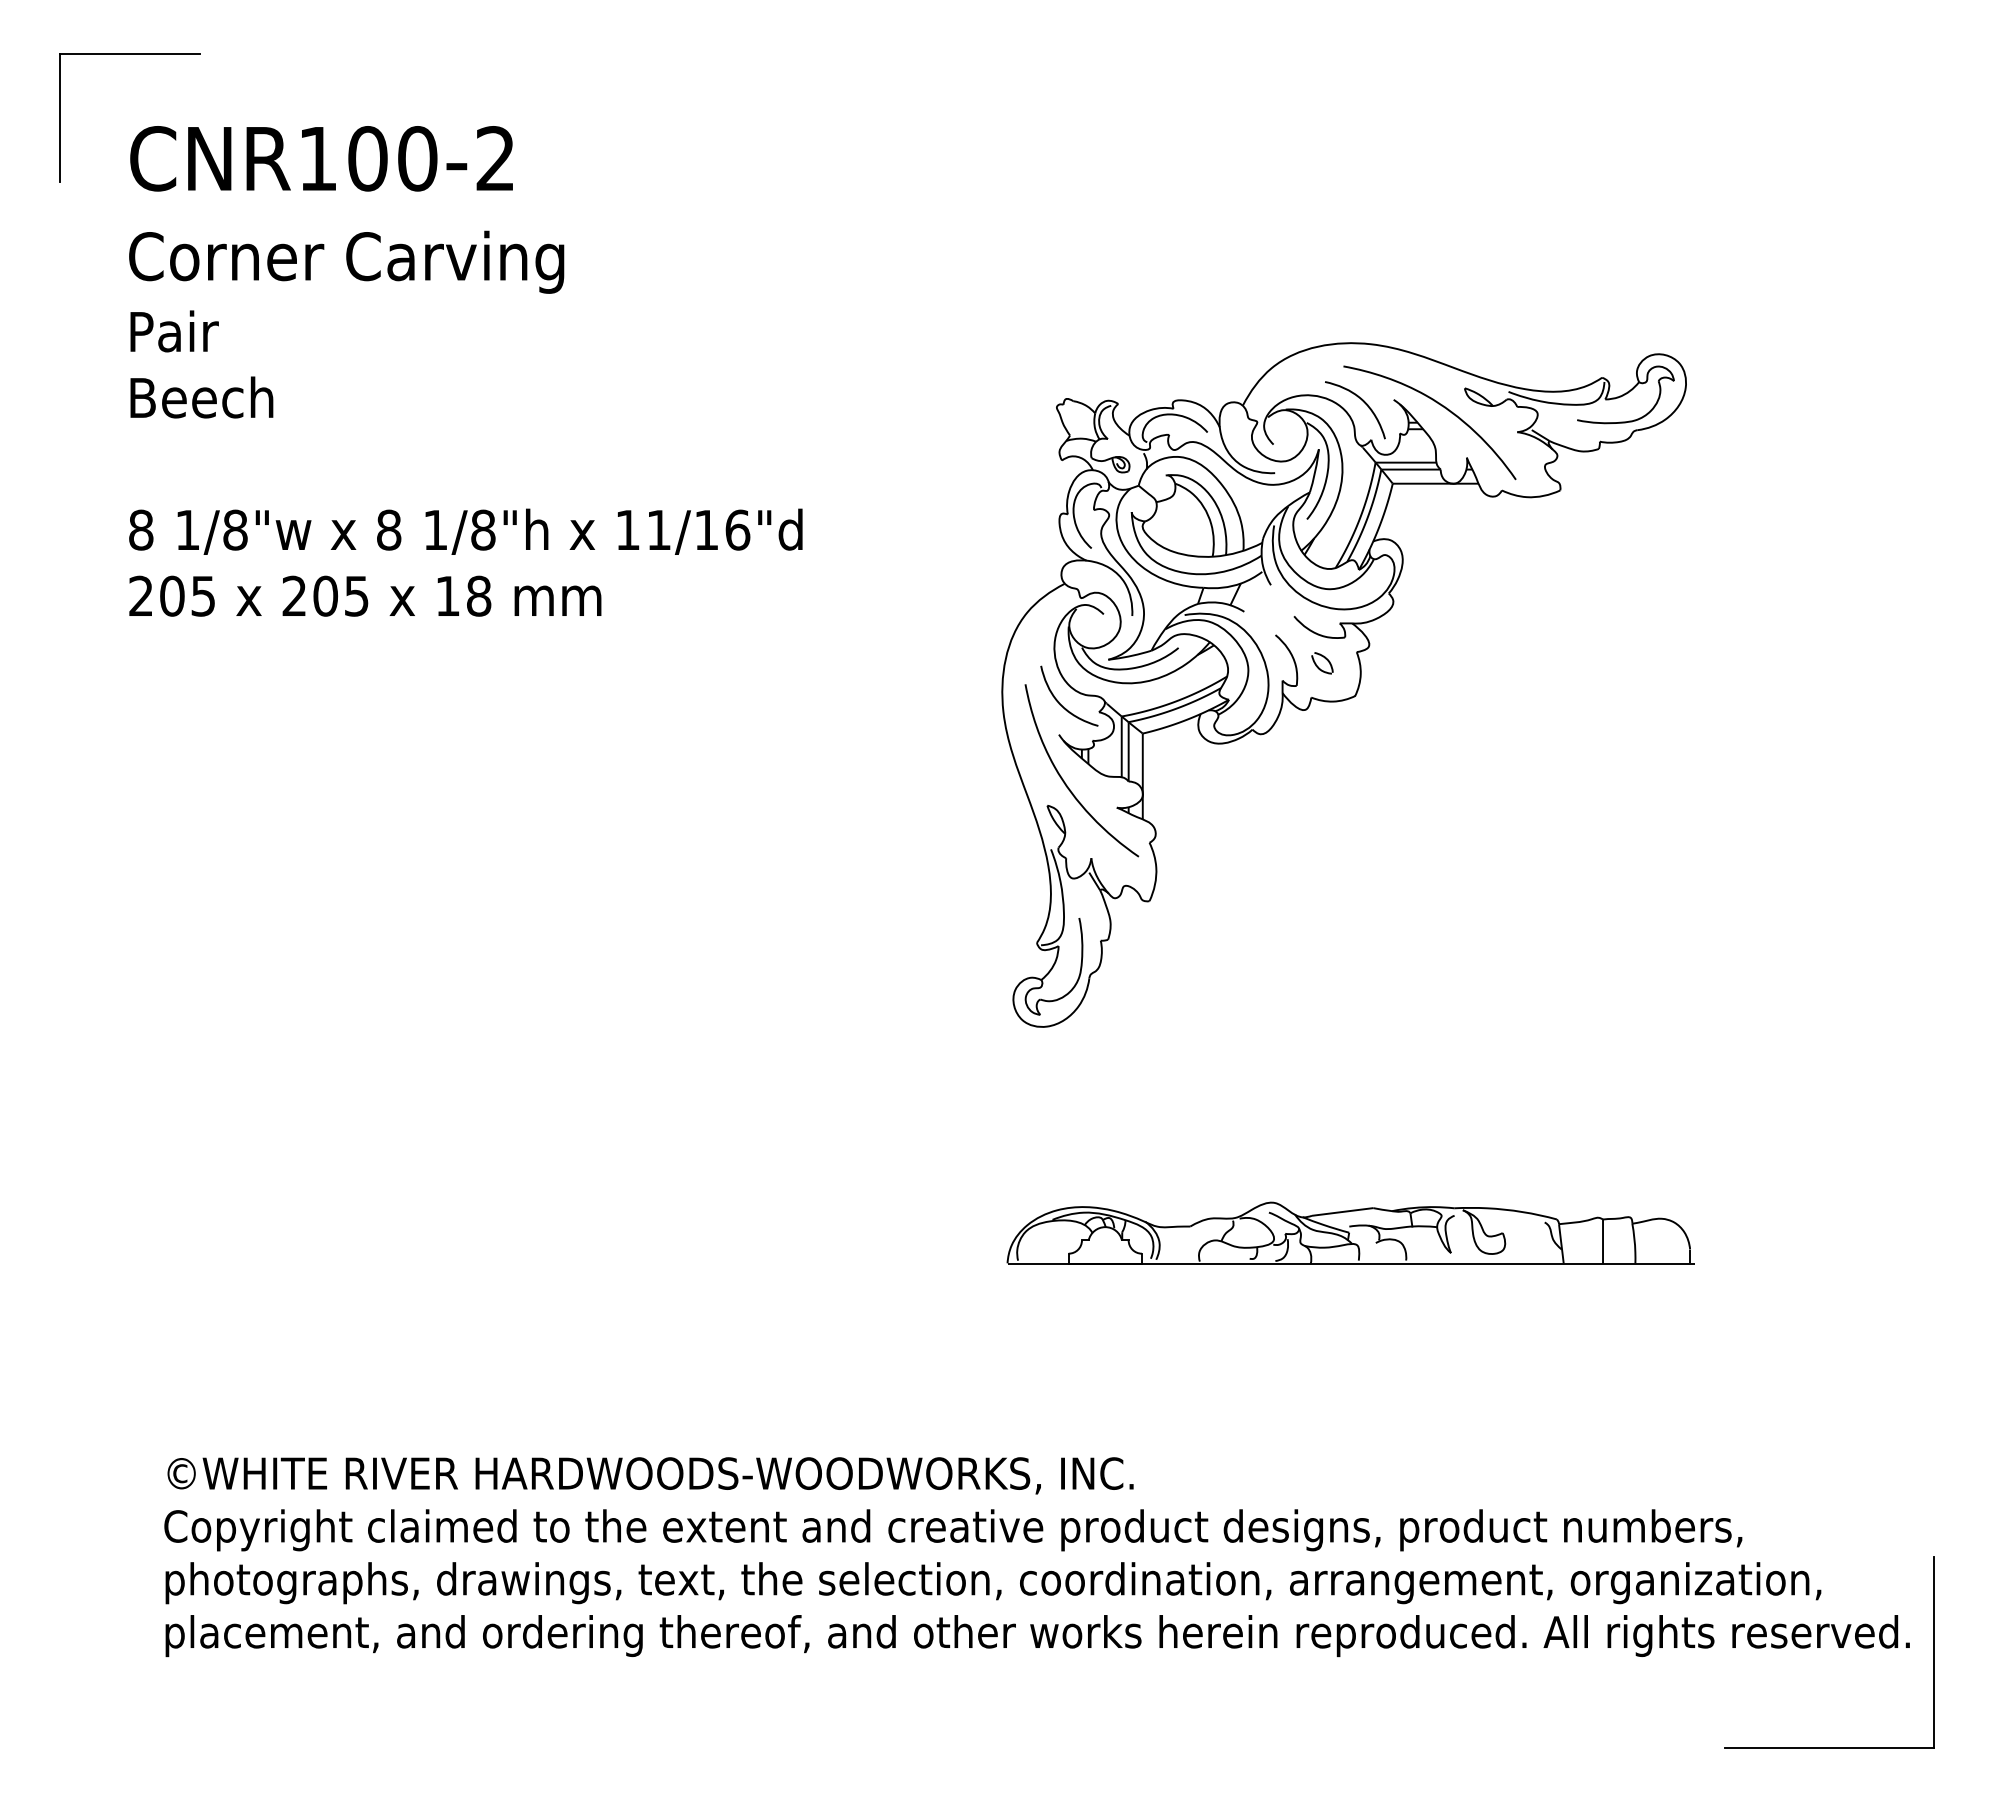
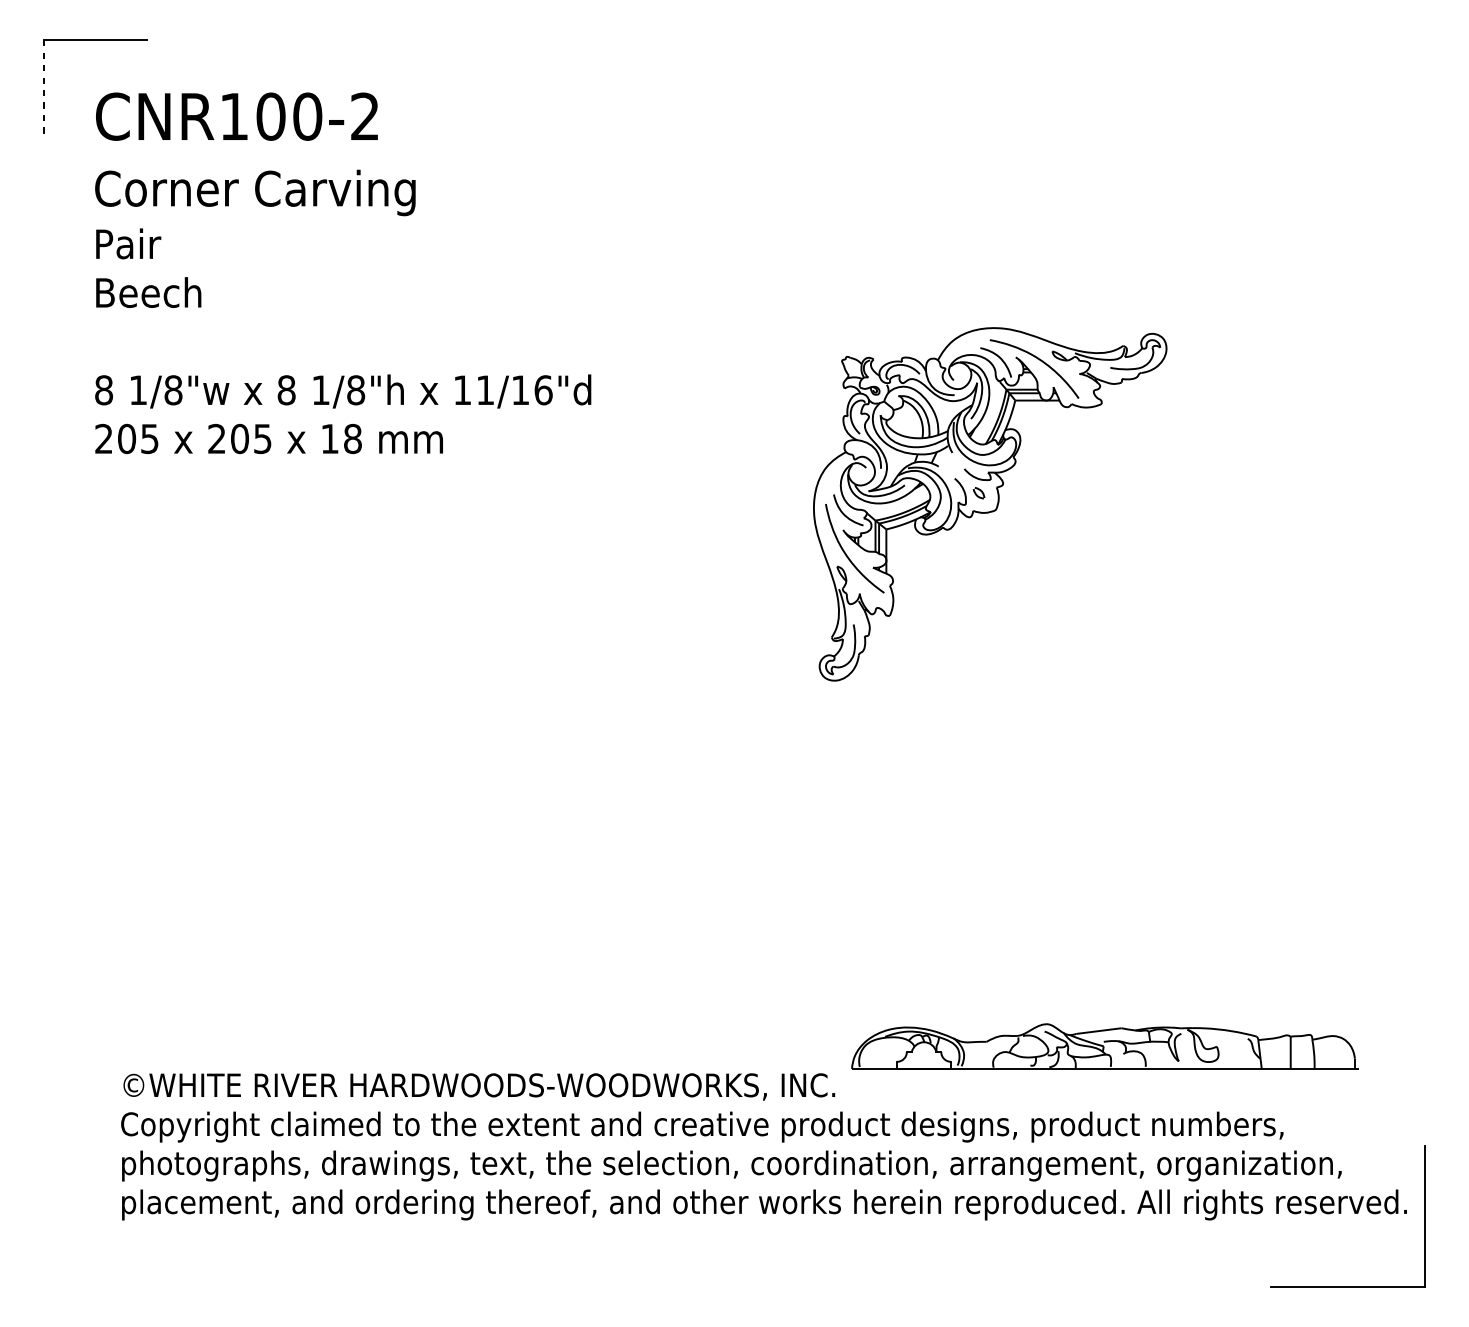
line: (59, 117) -> (43, 86), solid -> dashed
part: (1343, 684) -> (989, 504), size x0.7
part: (1350, 1232) -> (1104, 1046), moved

